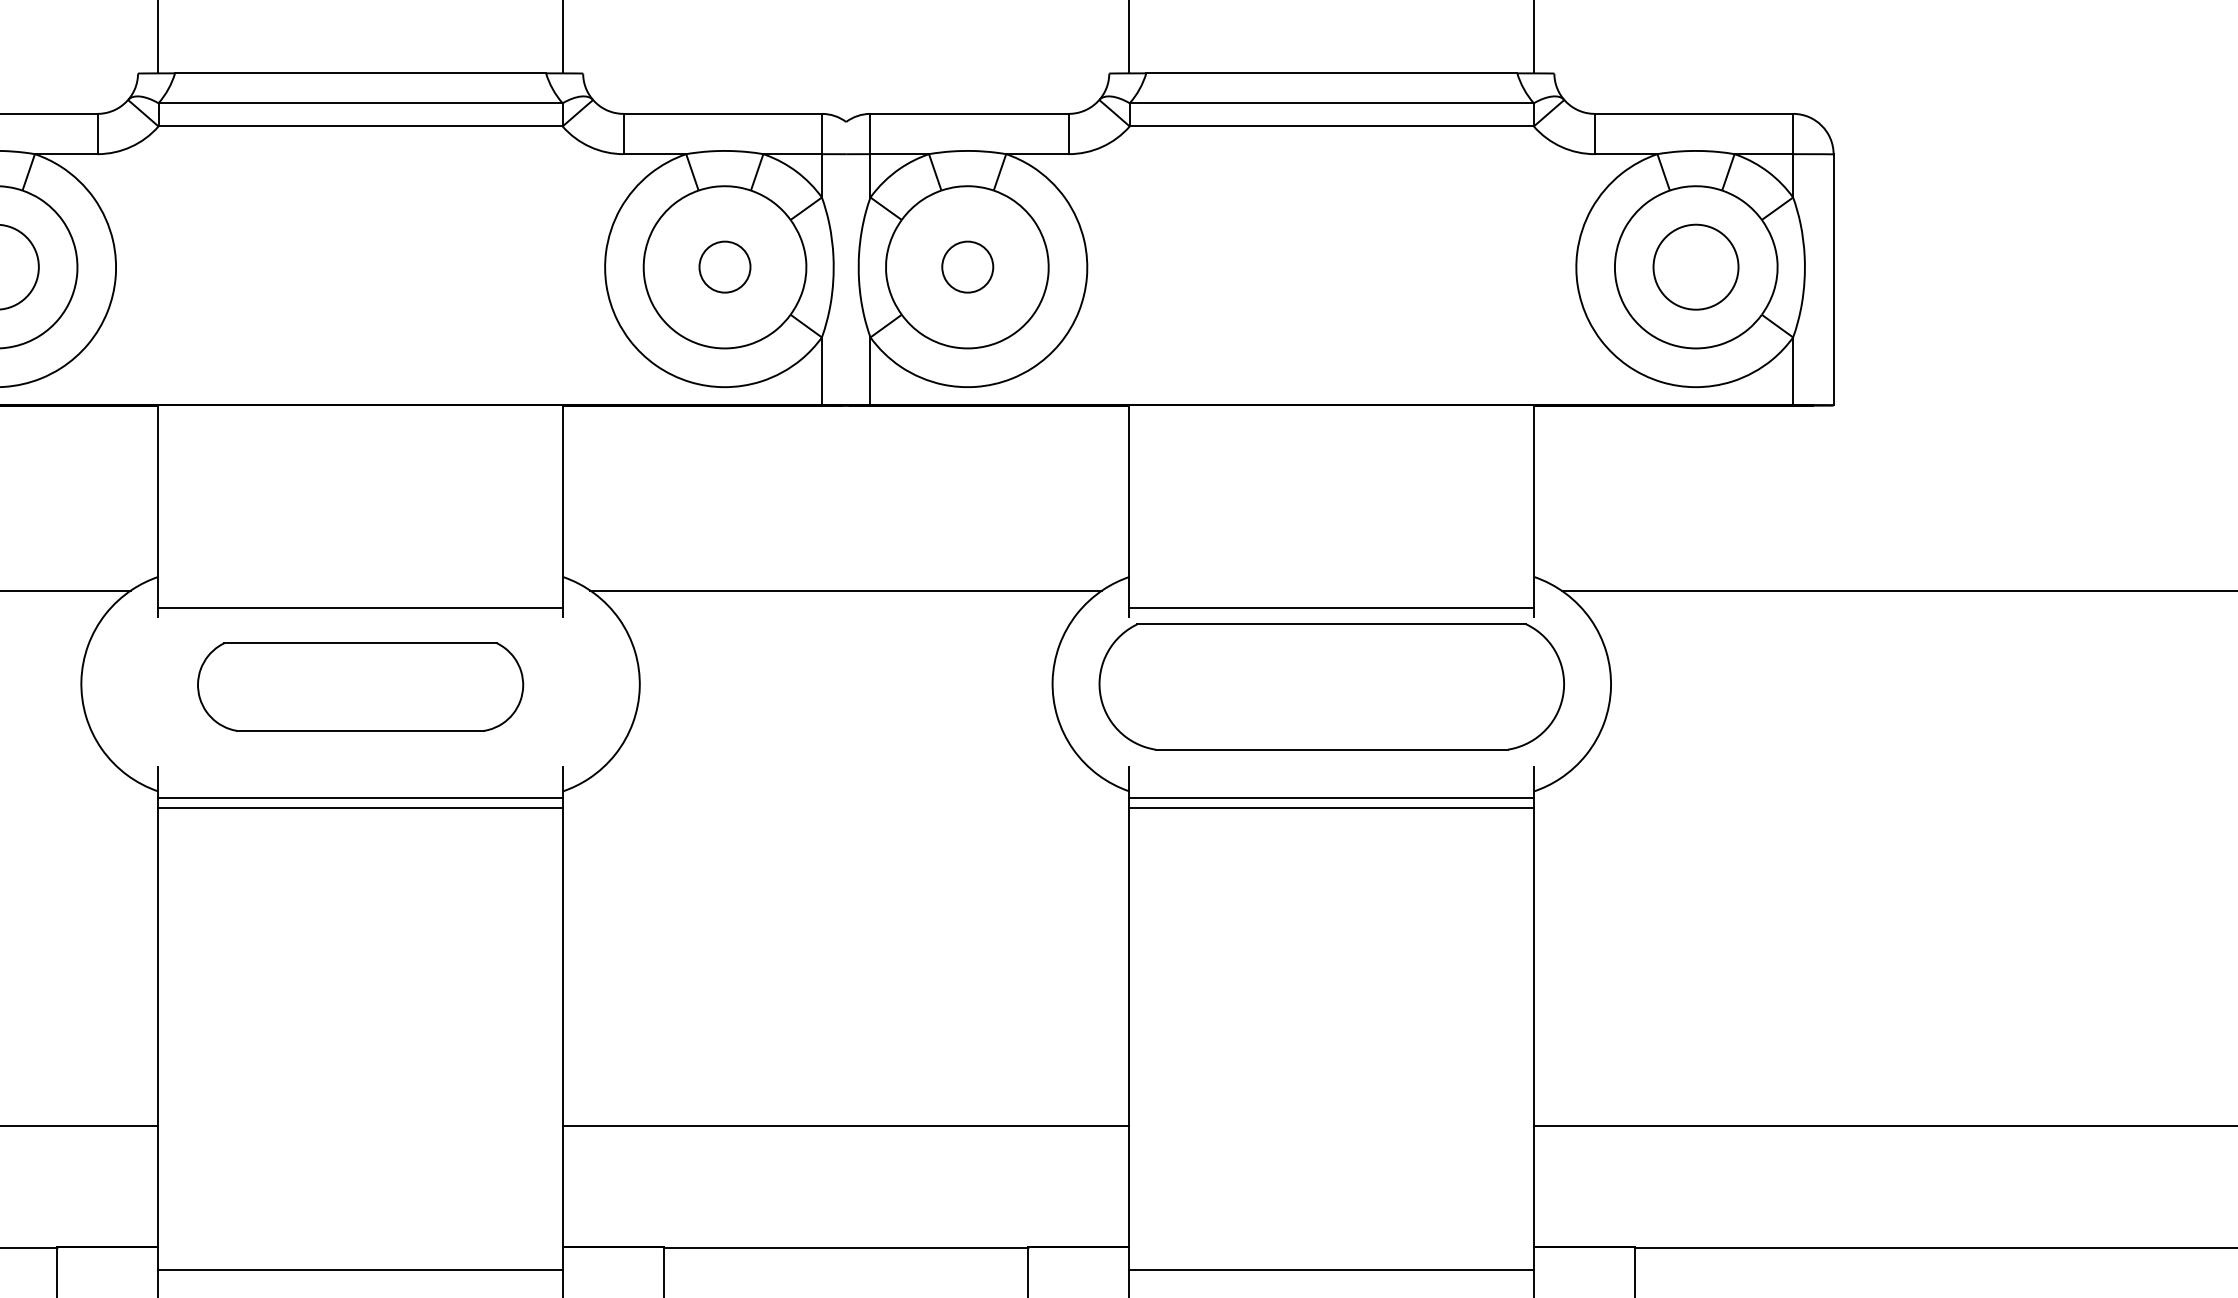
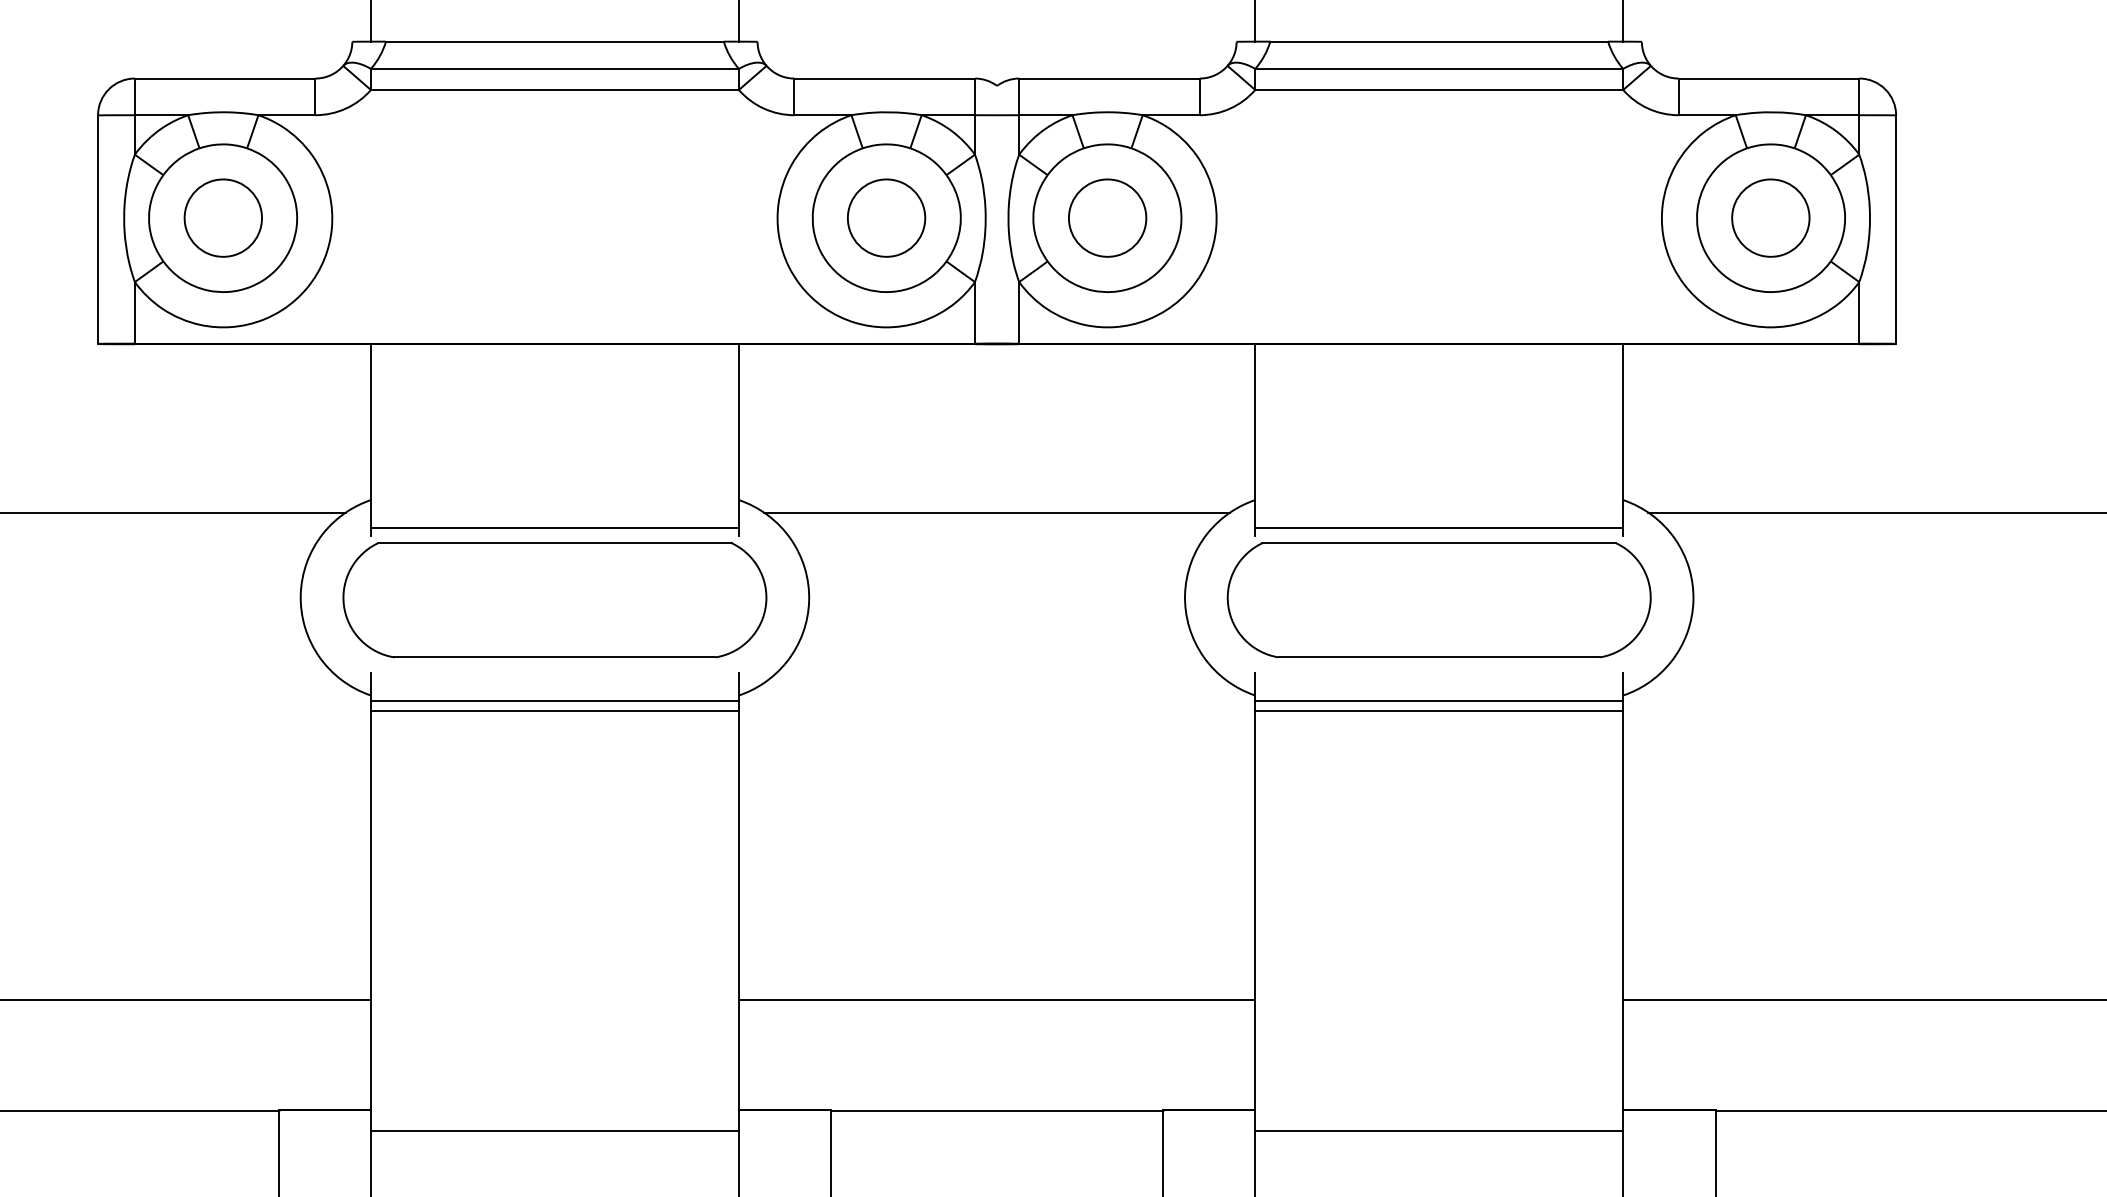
part: (724, 266) -> (886, 217), size x1.67
part: (967, 266) -> (1107, 217), size x1.67
part: (360, 687) -> (554, 600), size x1.43

